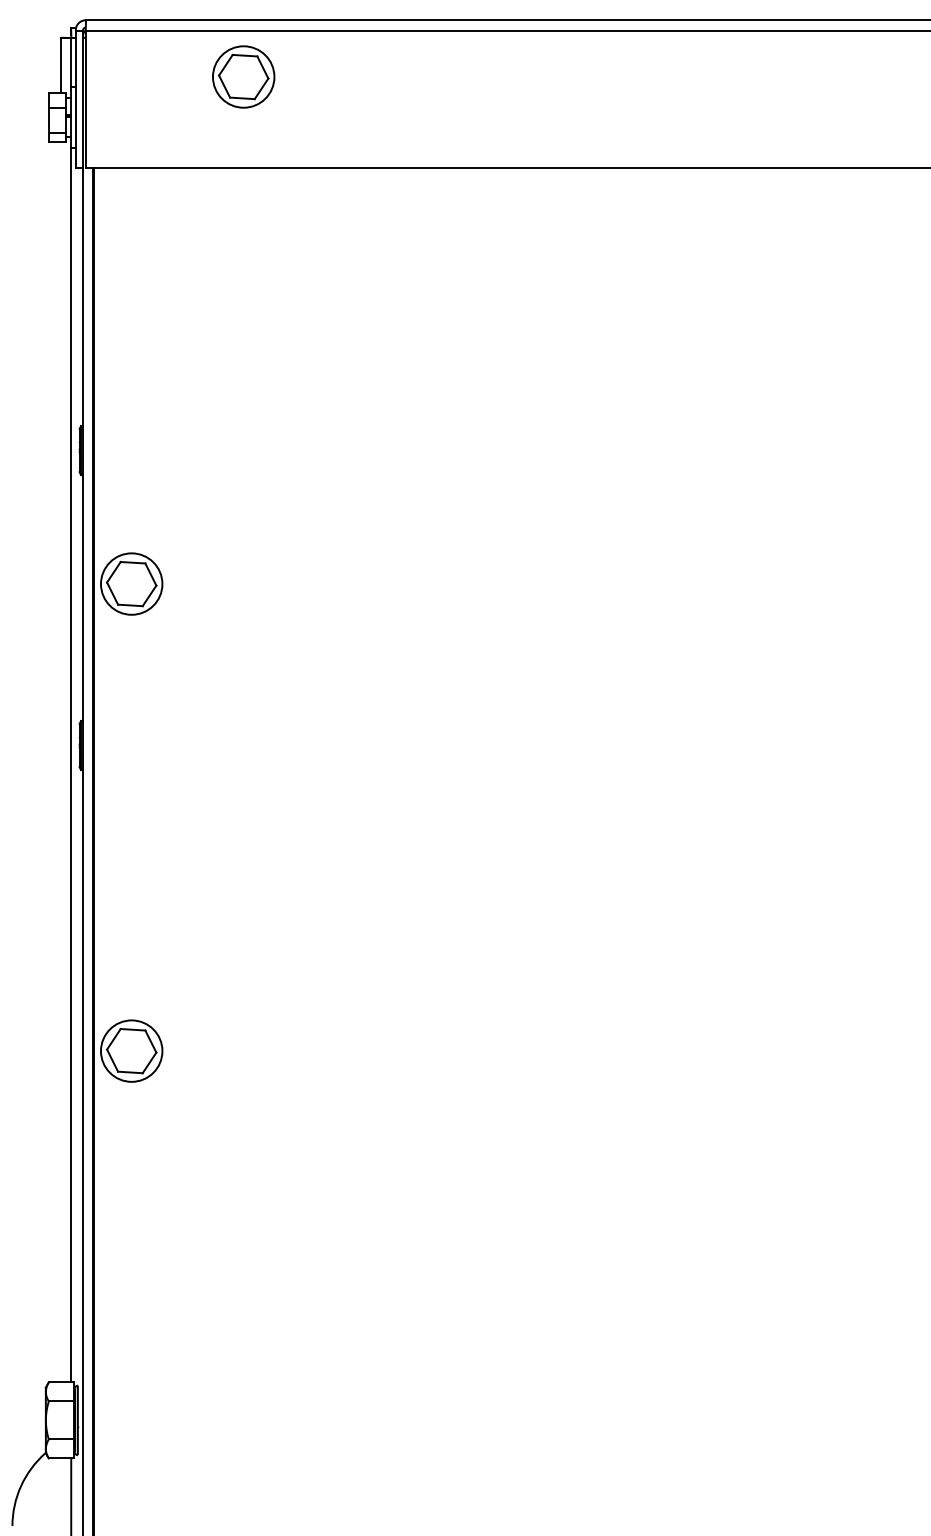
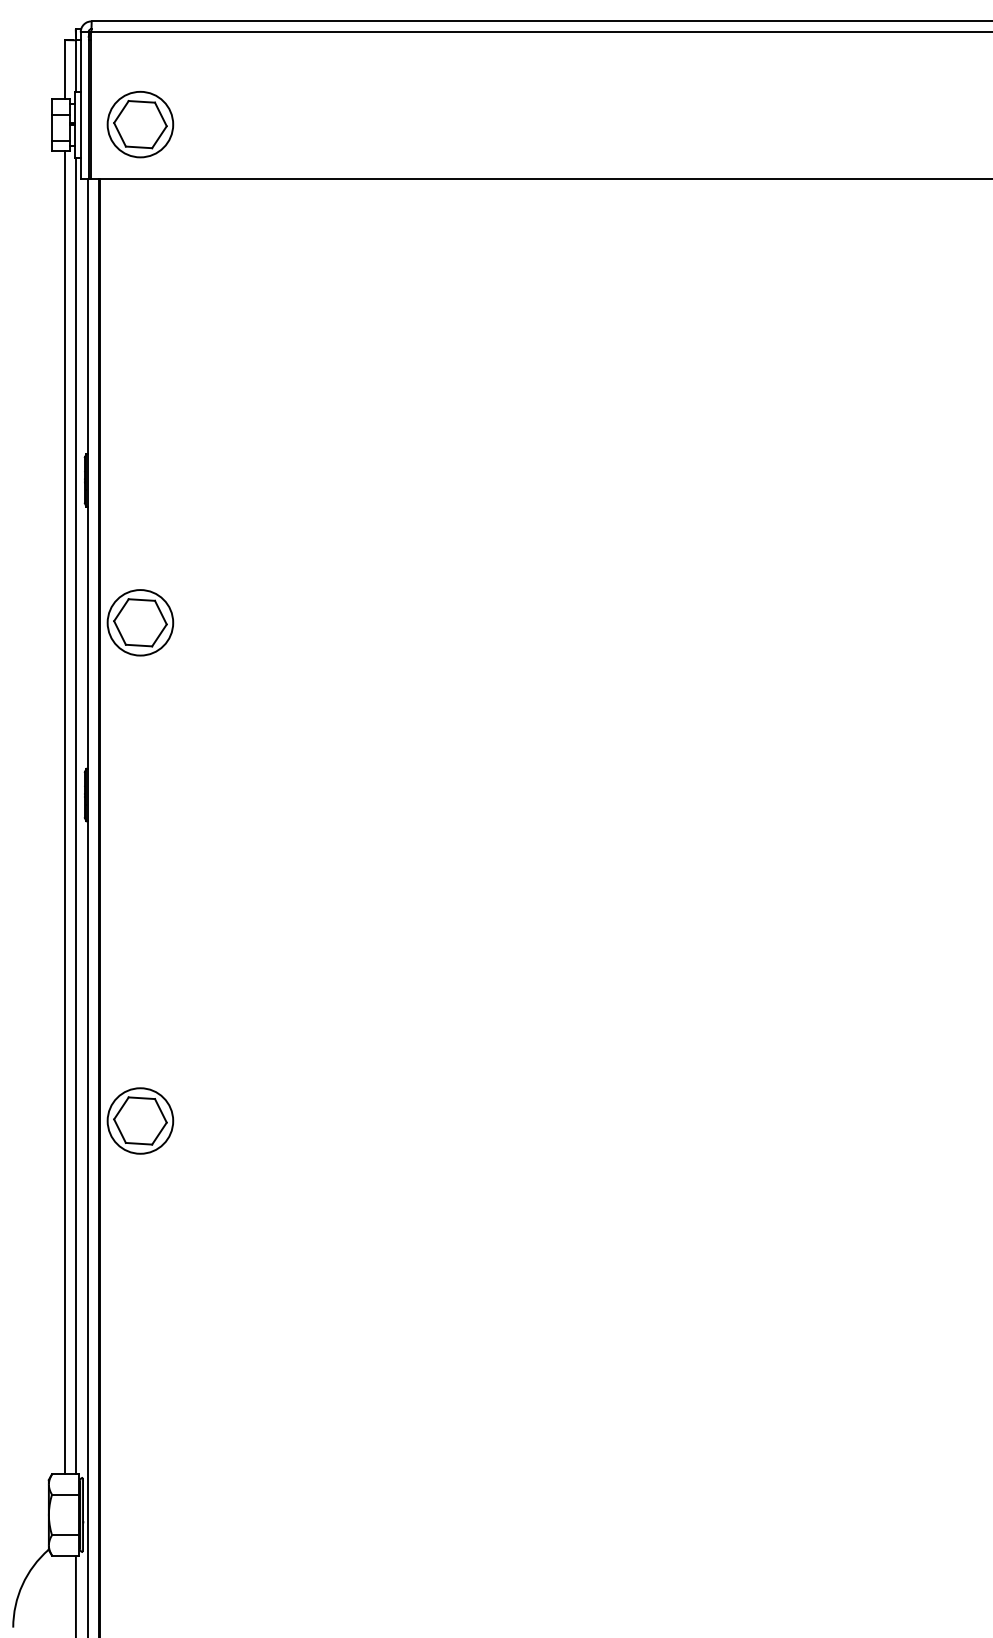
part: (243, 76) -> (140, 124), moved
line: (60, 761) -> (64, 812), added

